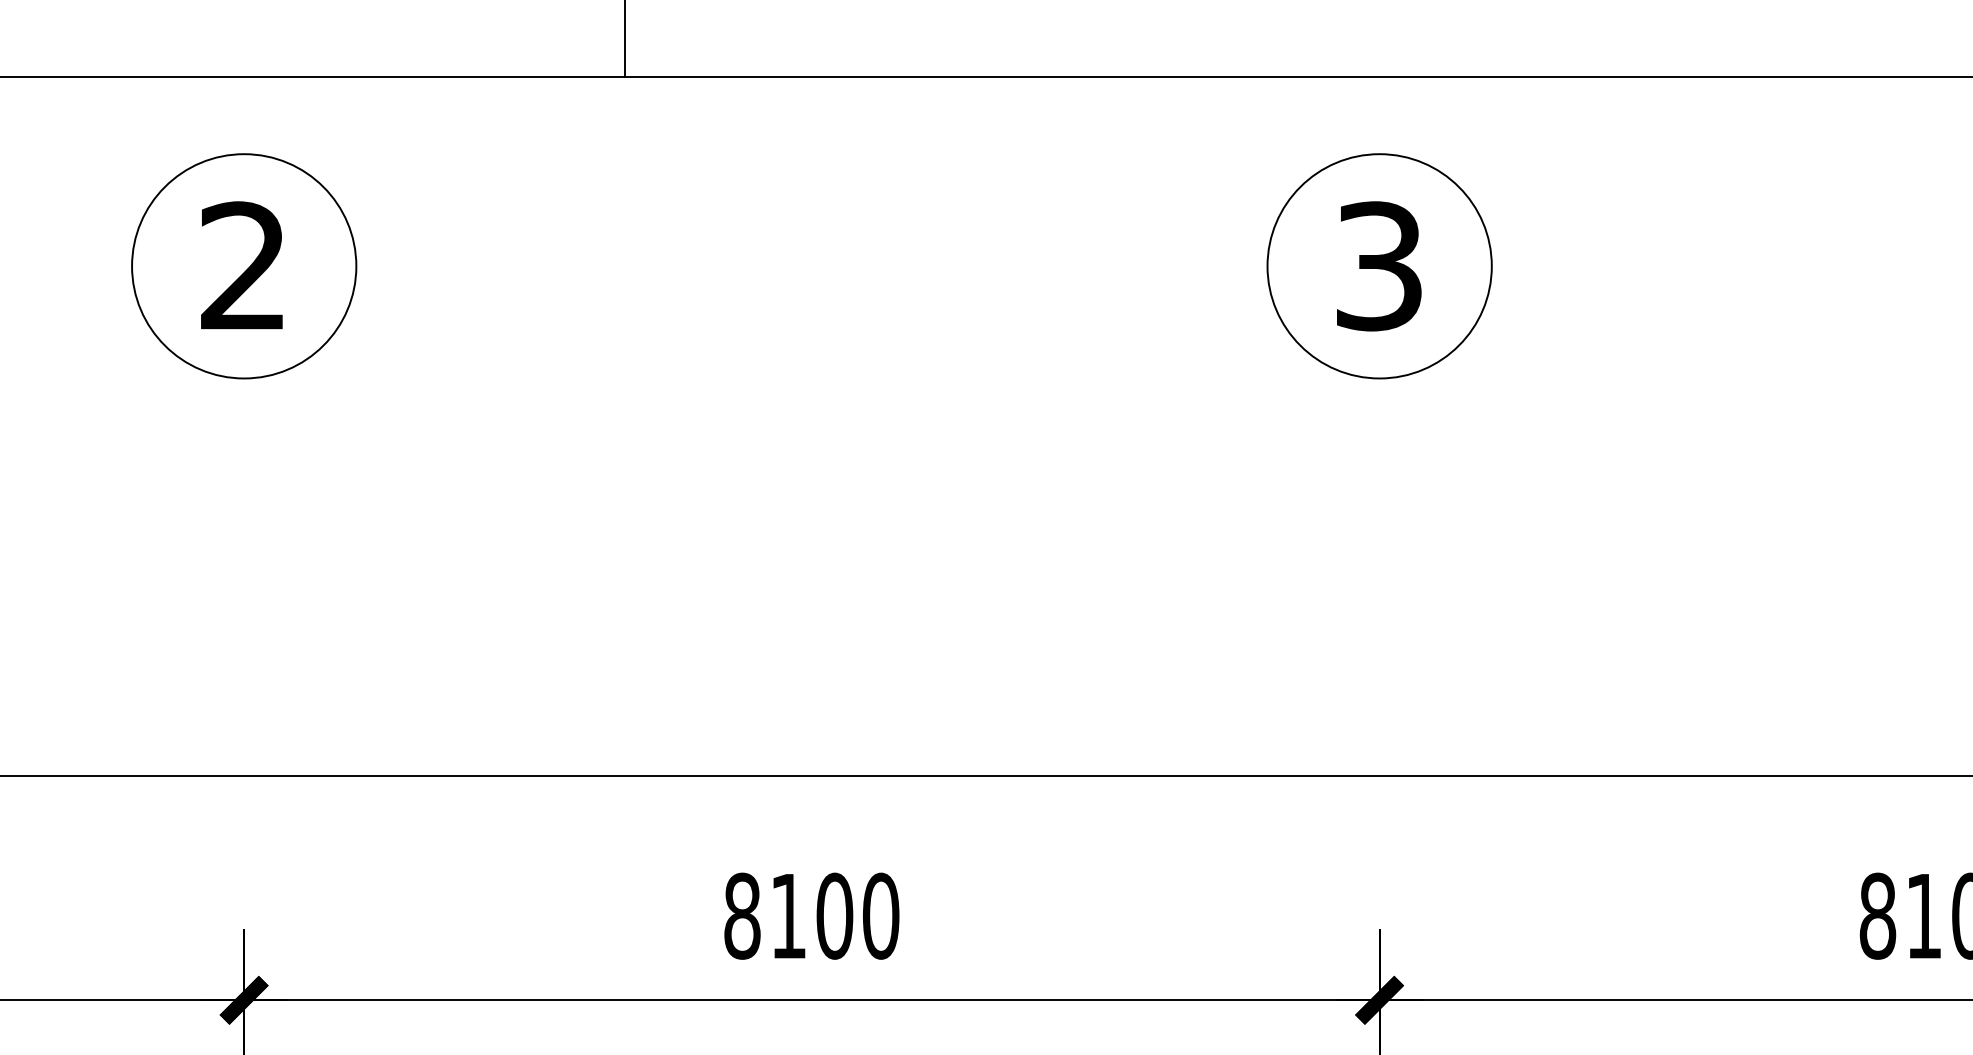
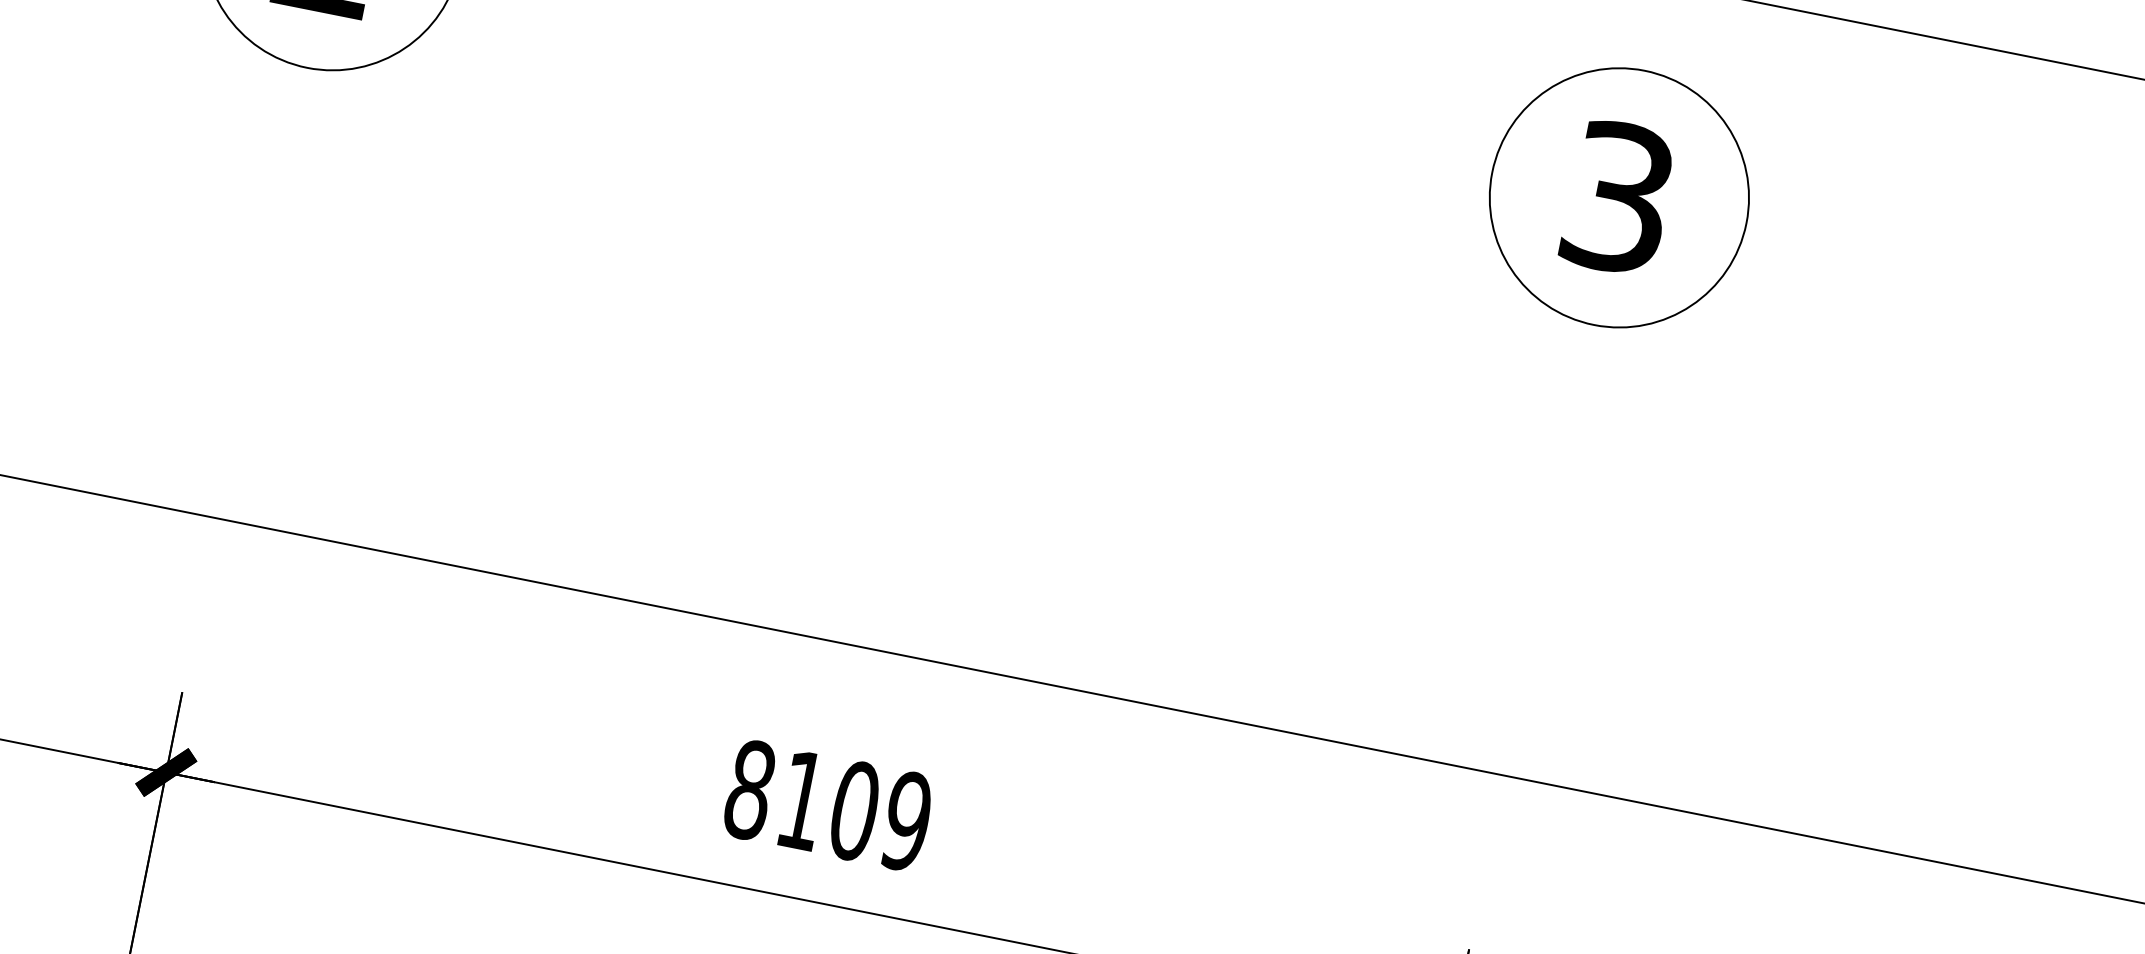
text: (880, 915) -> (906, 820), 8100 -> 8109

